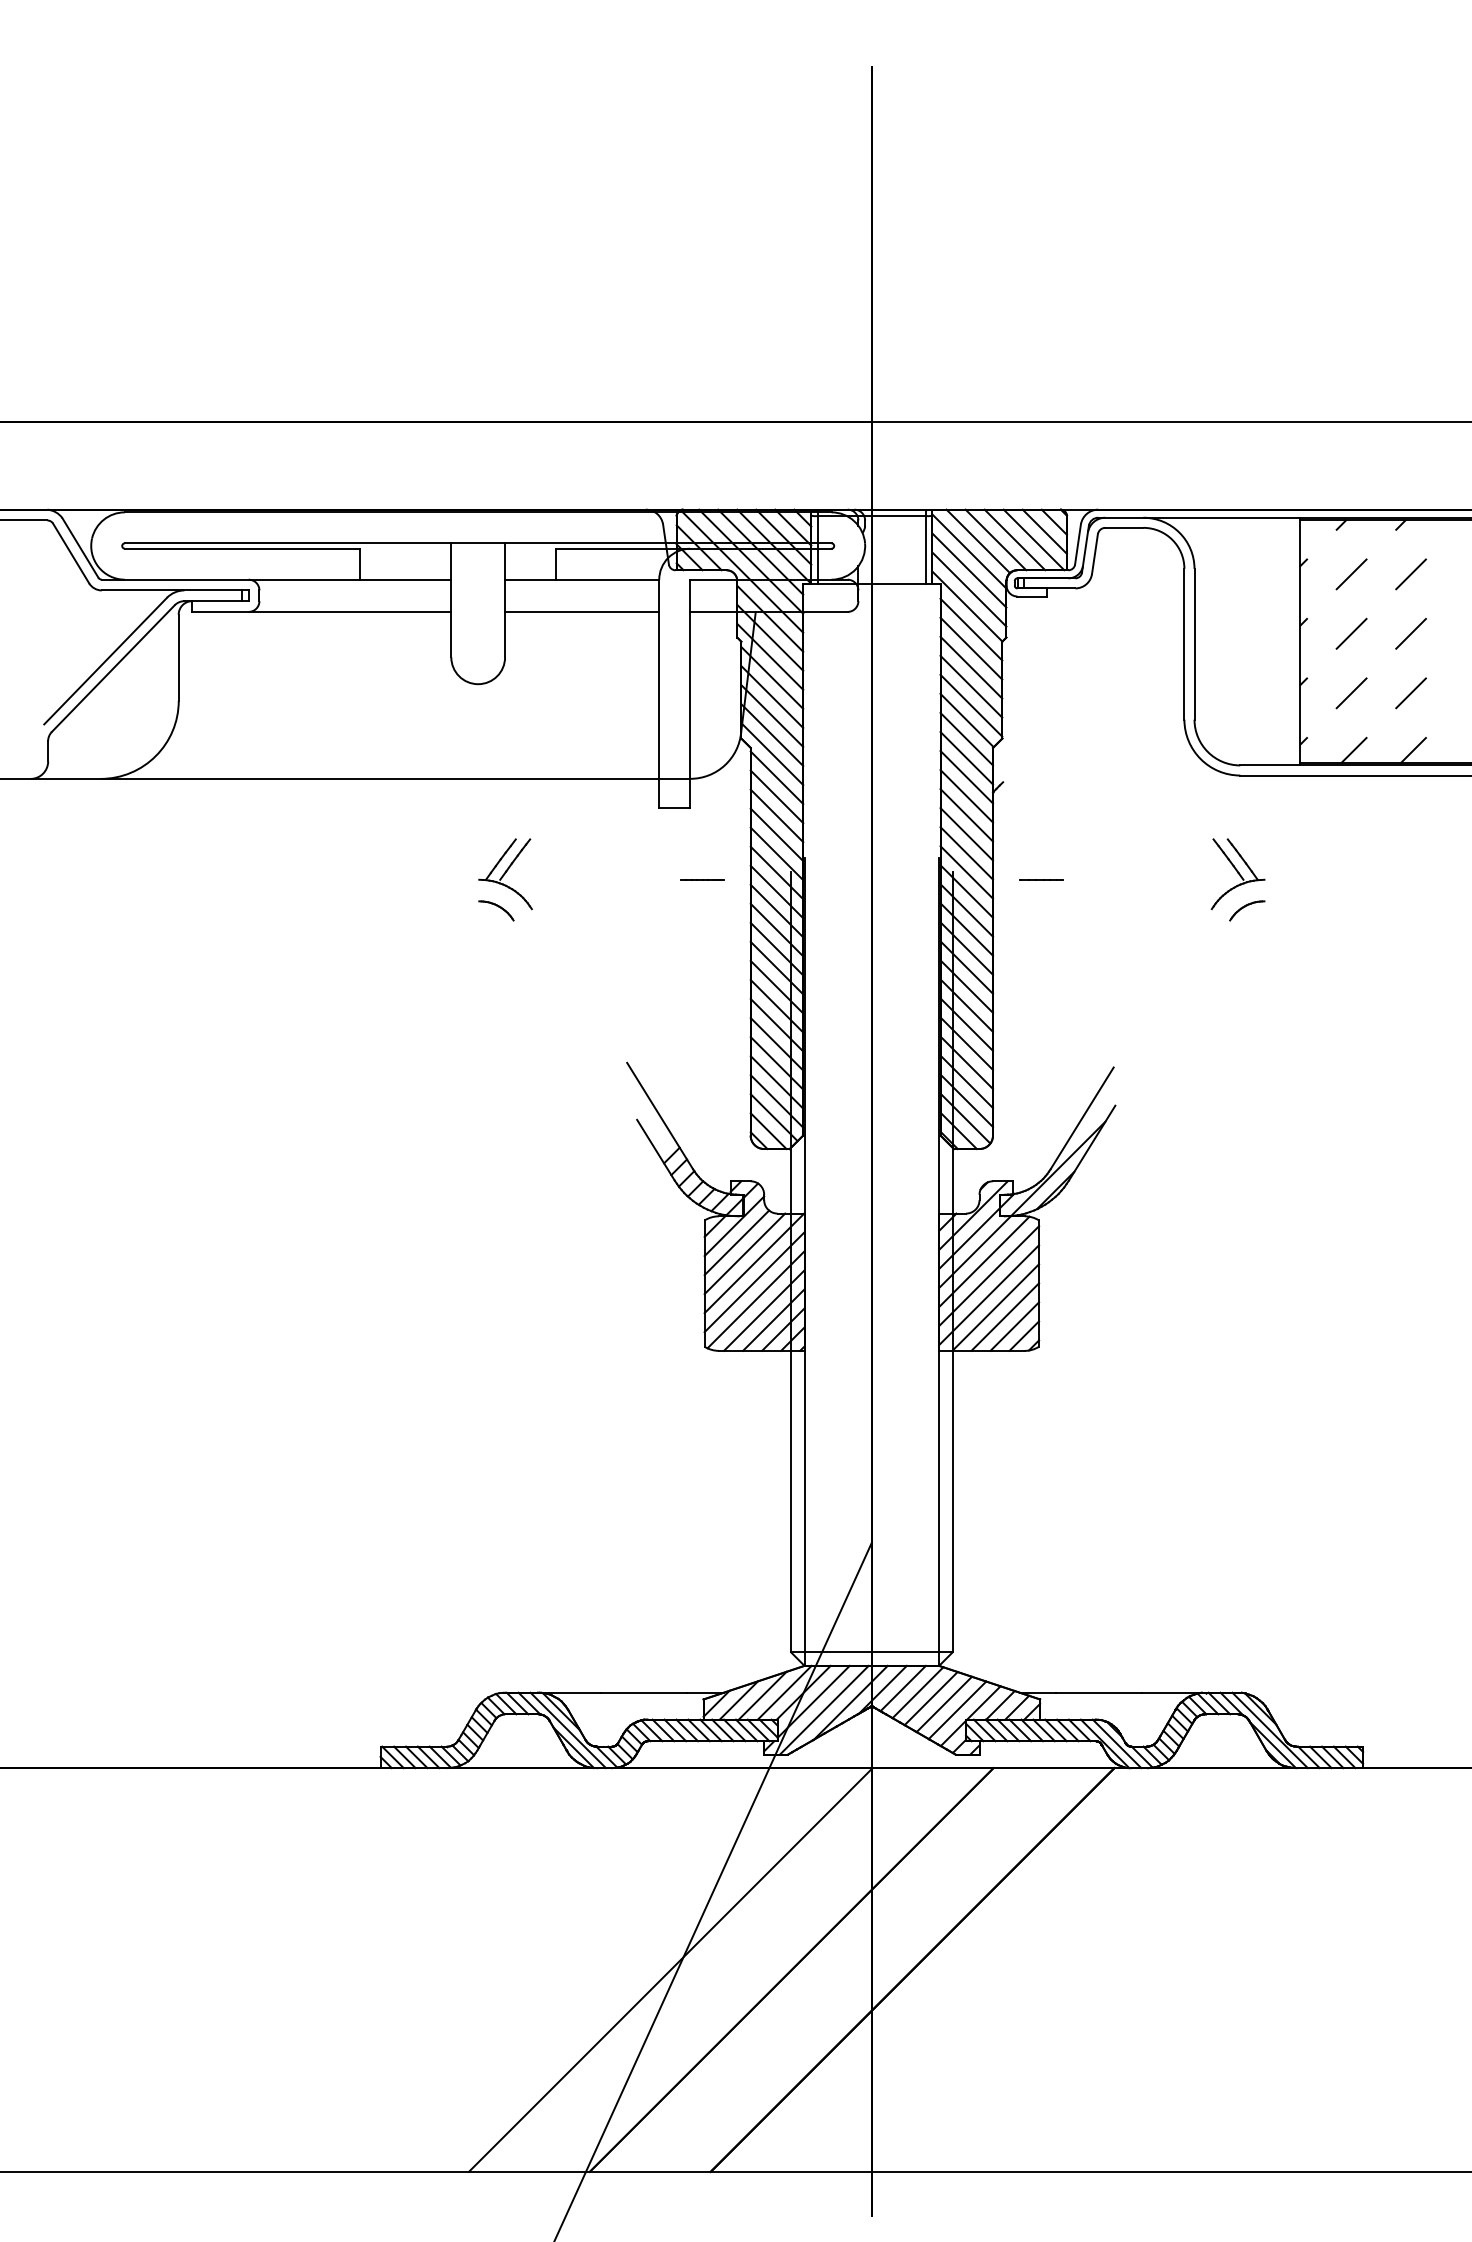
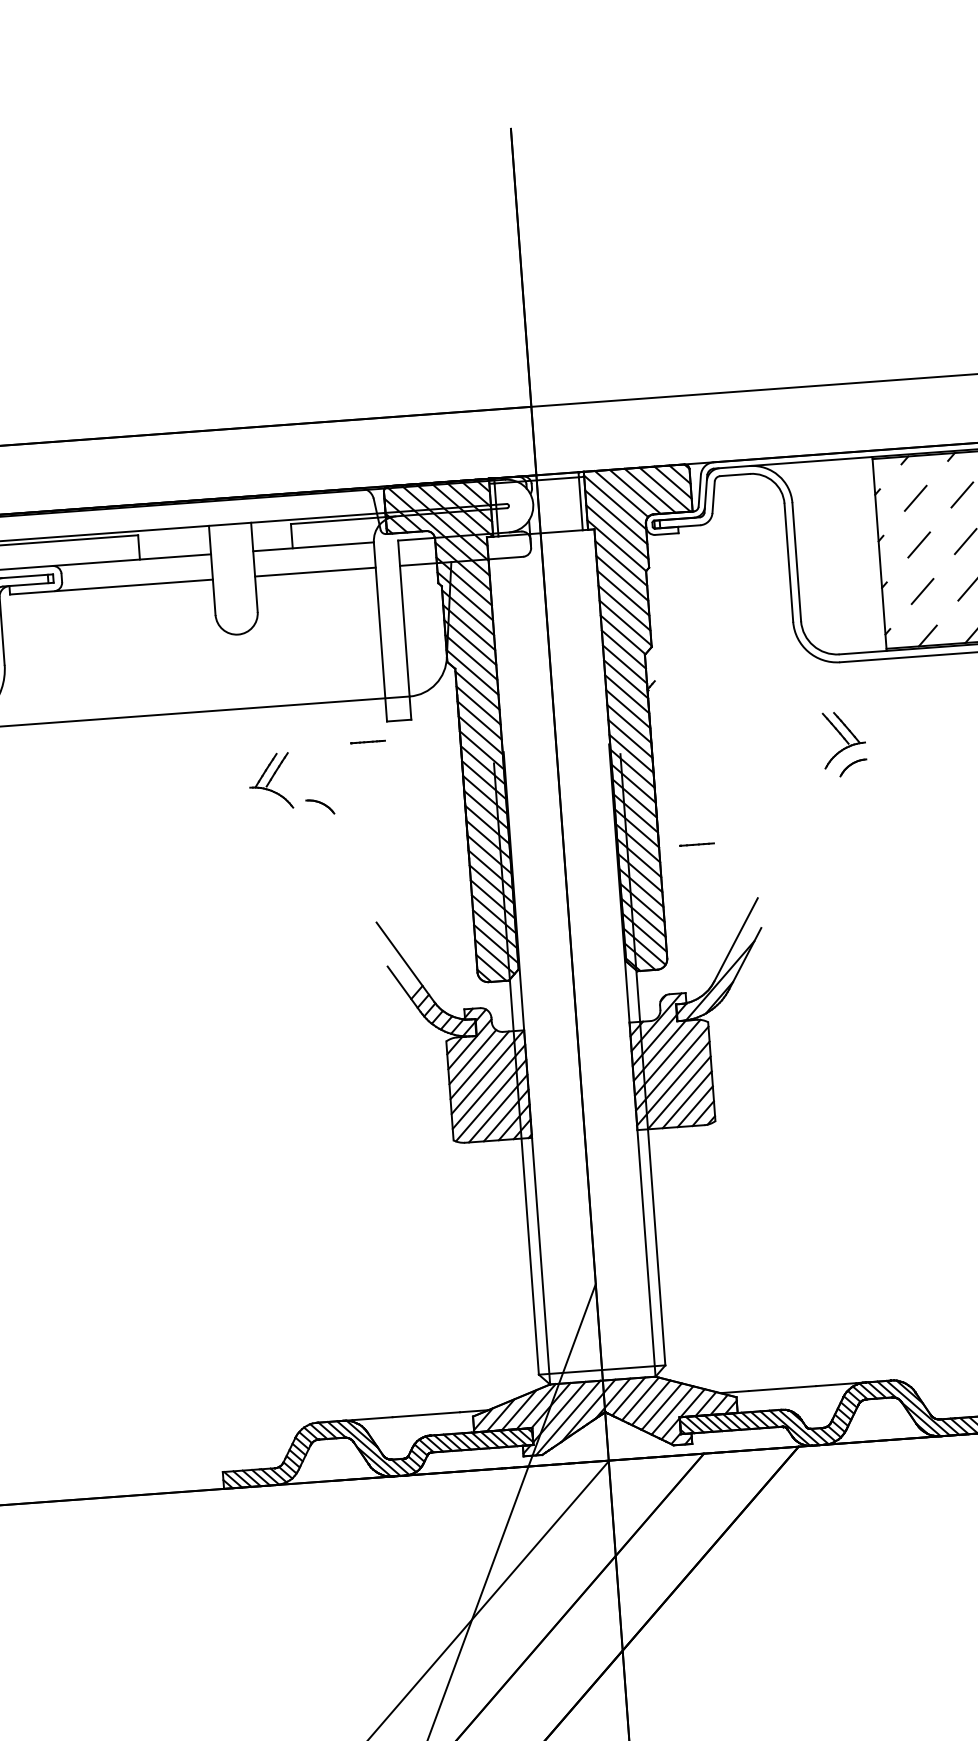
line: (702, 879) -> (368, 741), moved
line: (1041, 879) -> (697, 844), moved
part: (496, 910) -> (320, 806), moved

